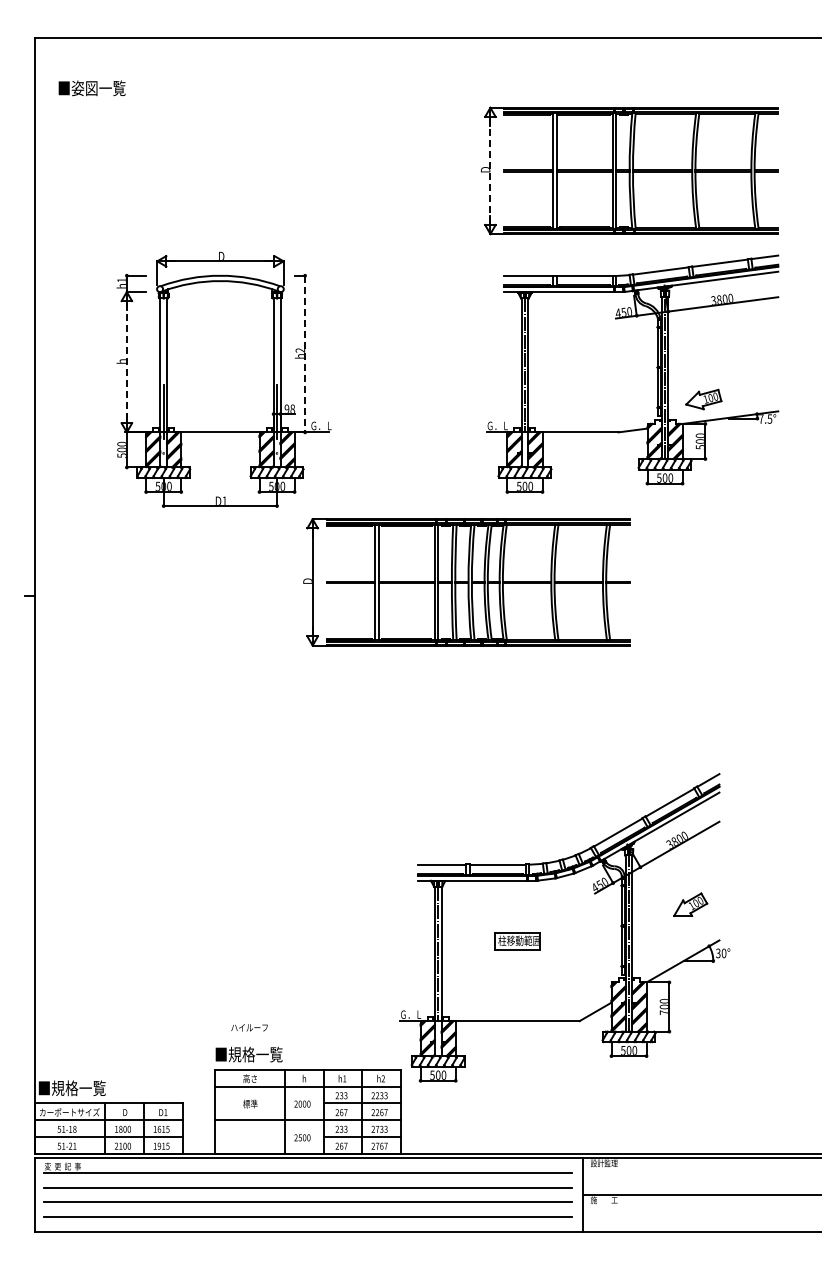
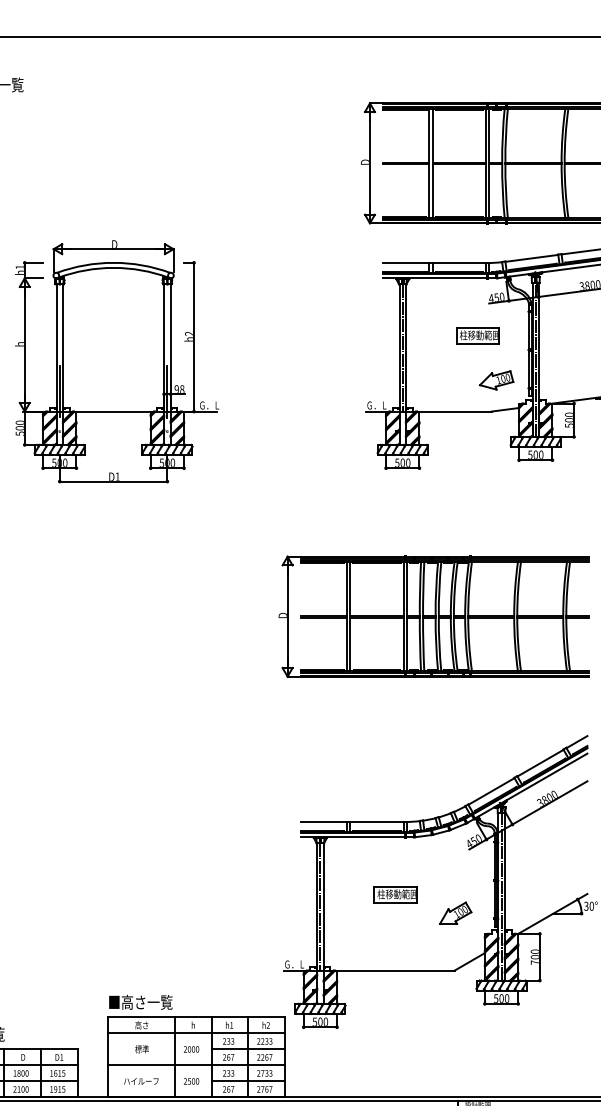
line: (490, 170) -> (370, 162), dashed -> solid
part: (604, 352) -> (478, 335), added
line: (305, 354) -> (194, 337), dashed -> solid
line: (126, 362) -> (24, 345), dashed -> solid
part: (703, 399) -> (496, 380), moved
part: (466, 582) -> (433, 616), moved
part: (690, 904) -> (455, 913), moved
text: (249, 1027) -> (141, 1081), moved
text: (241, 1054) -> (133, 1002), ■規格一覧 -> ■高さ一覧

